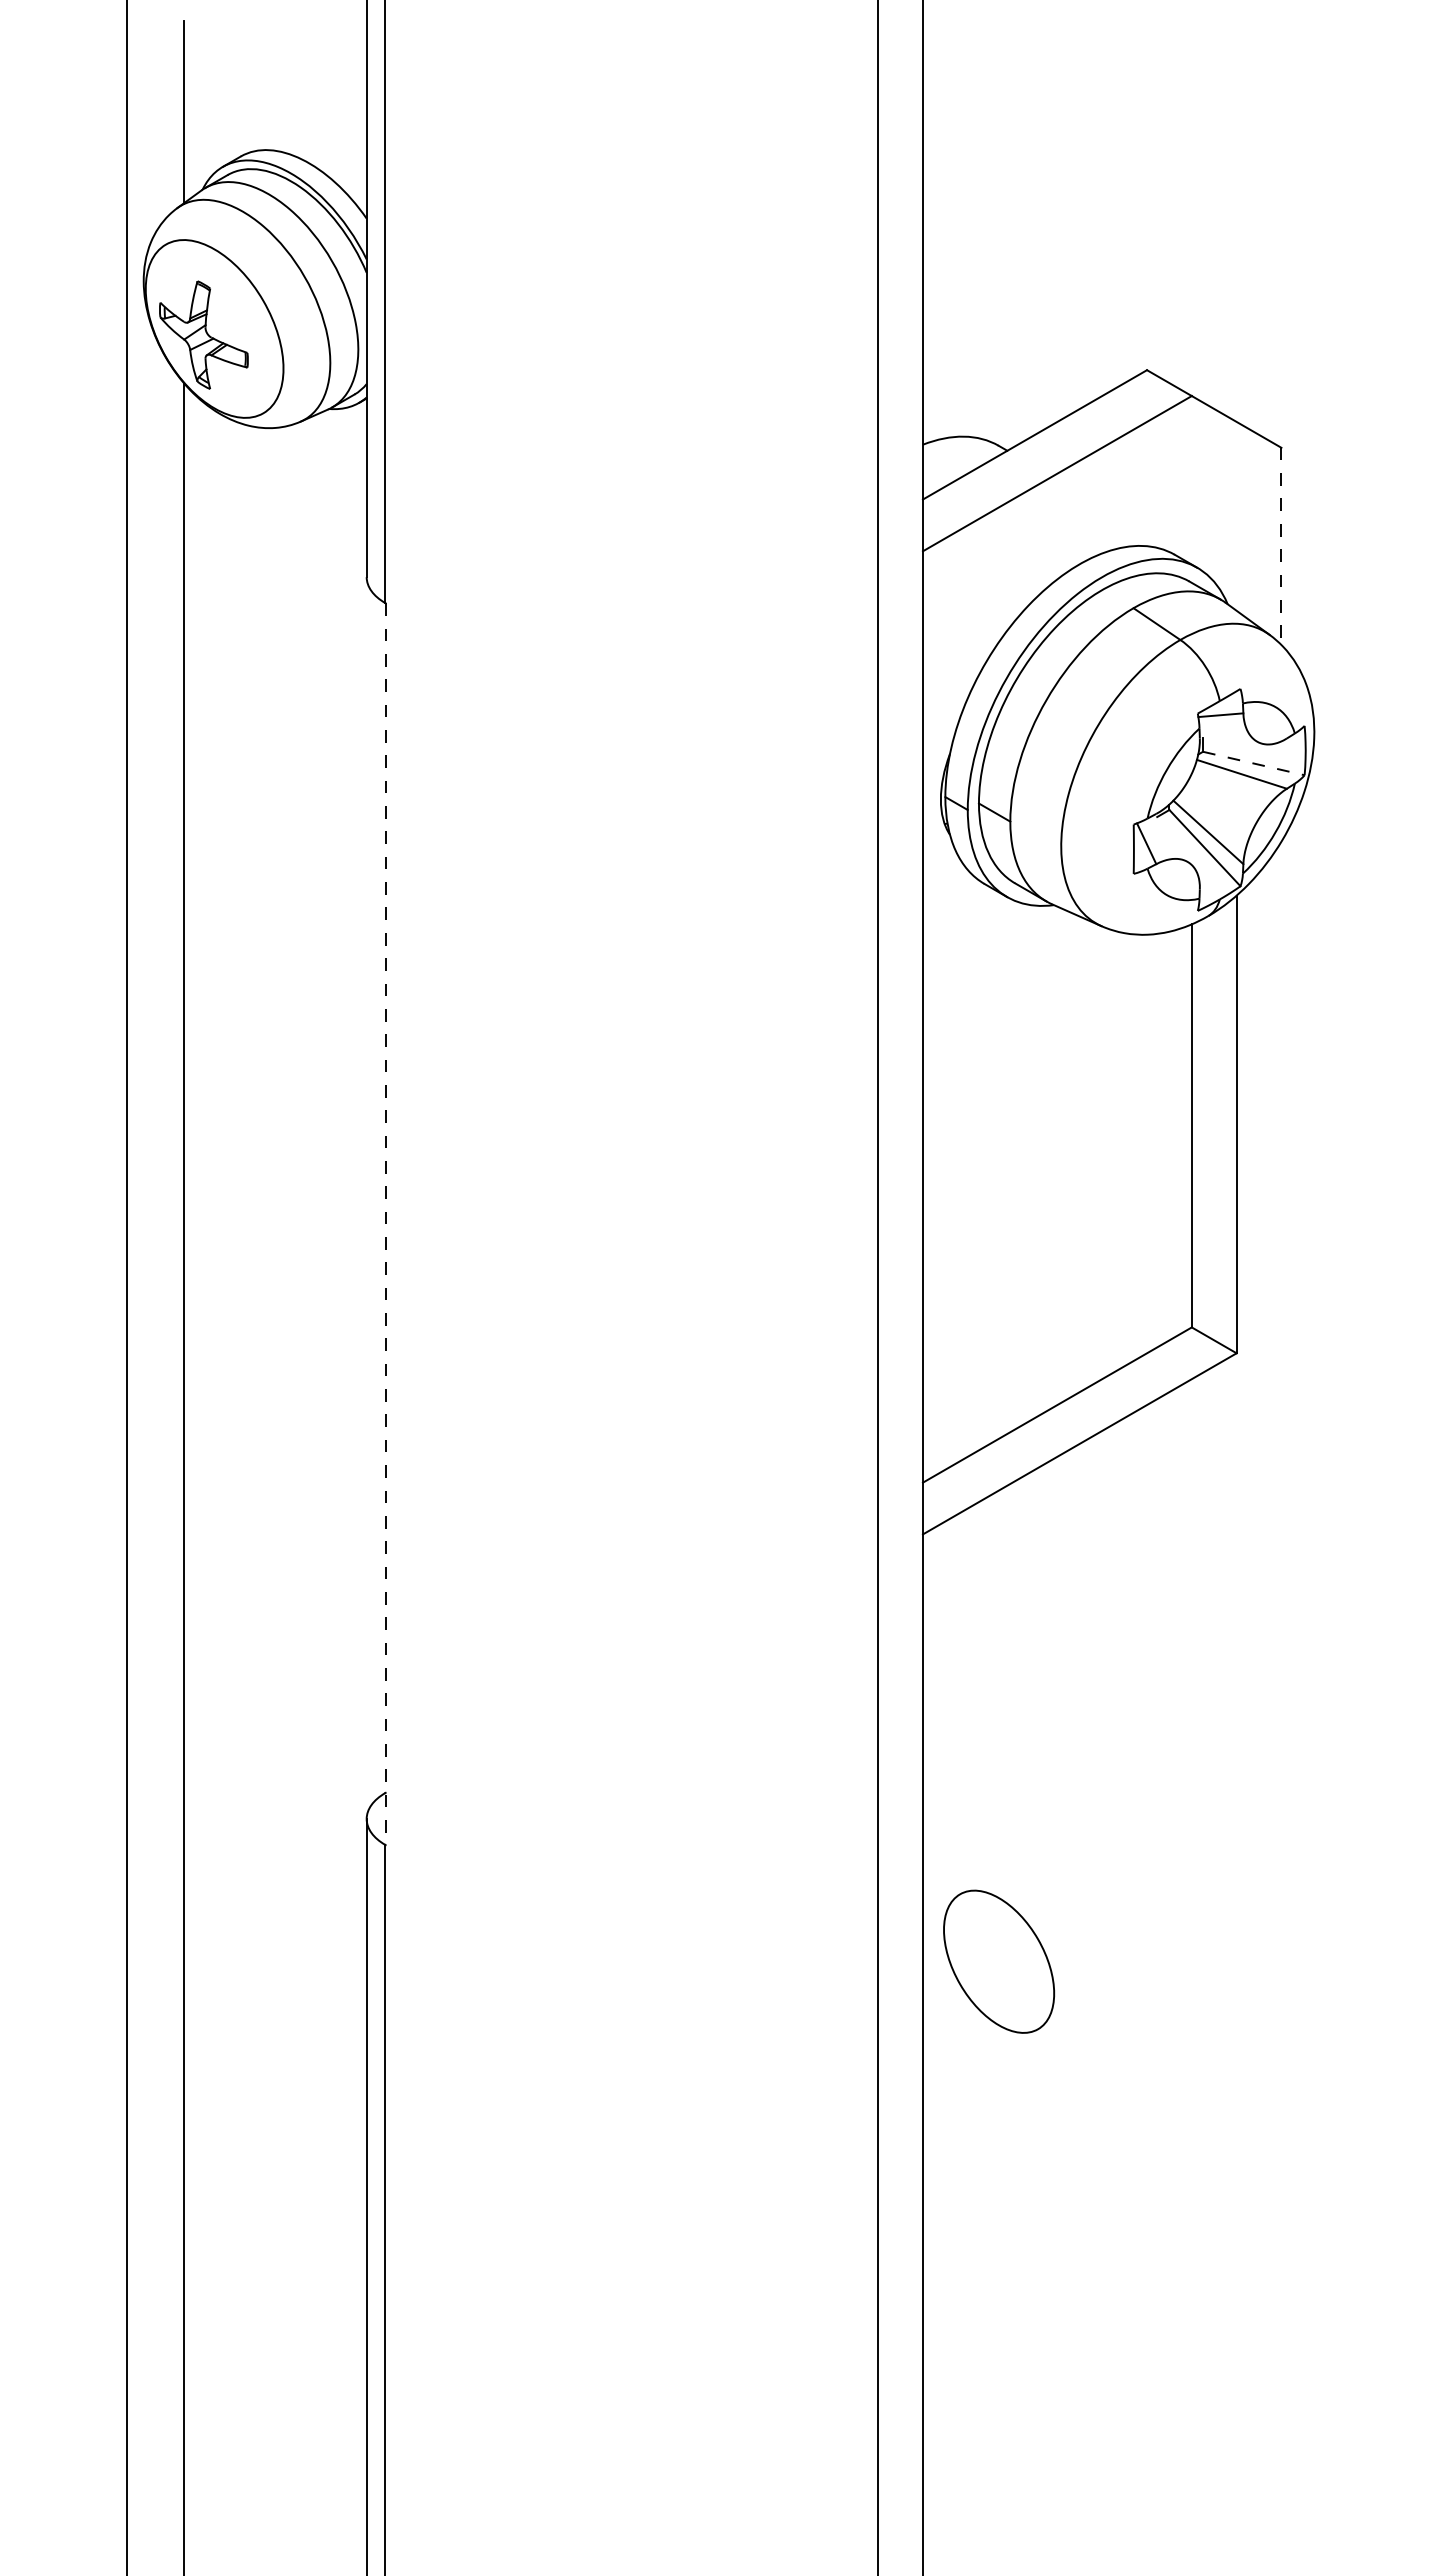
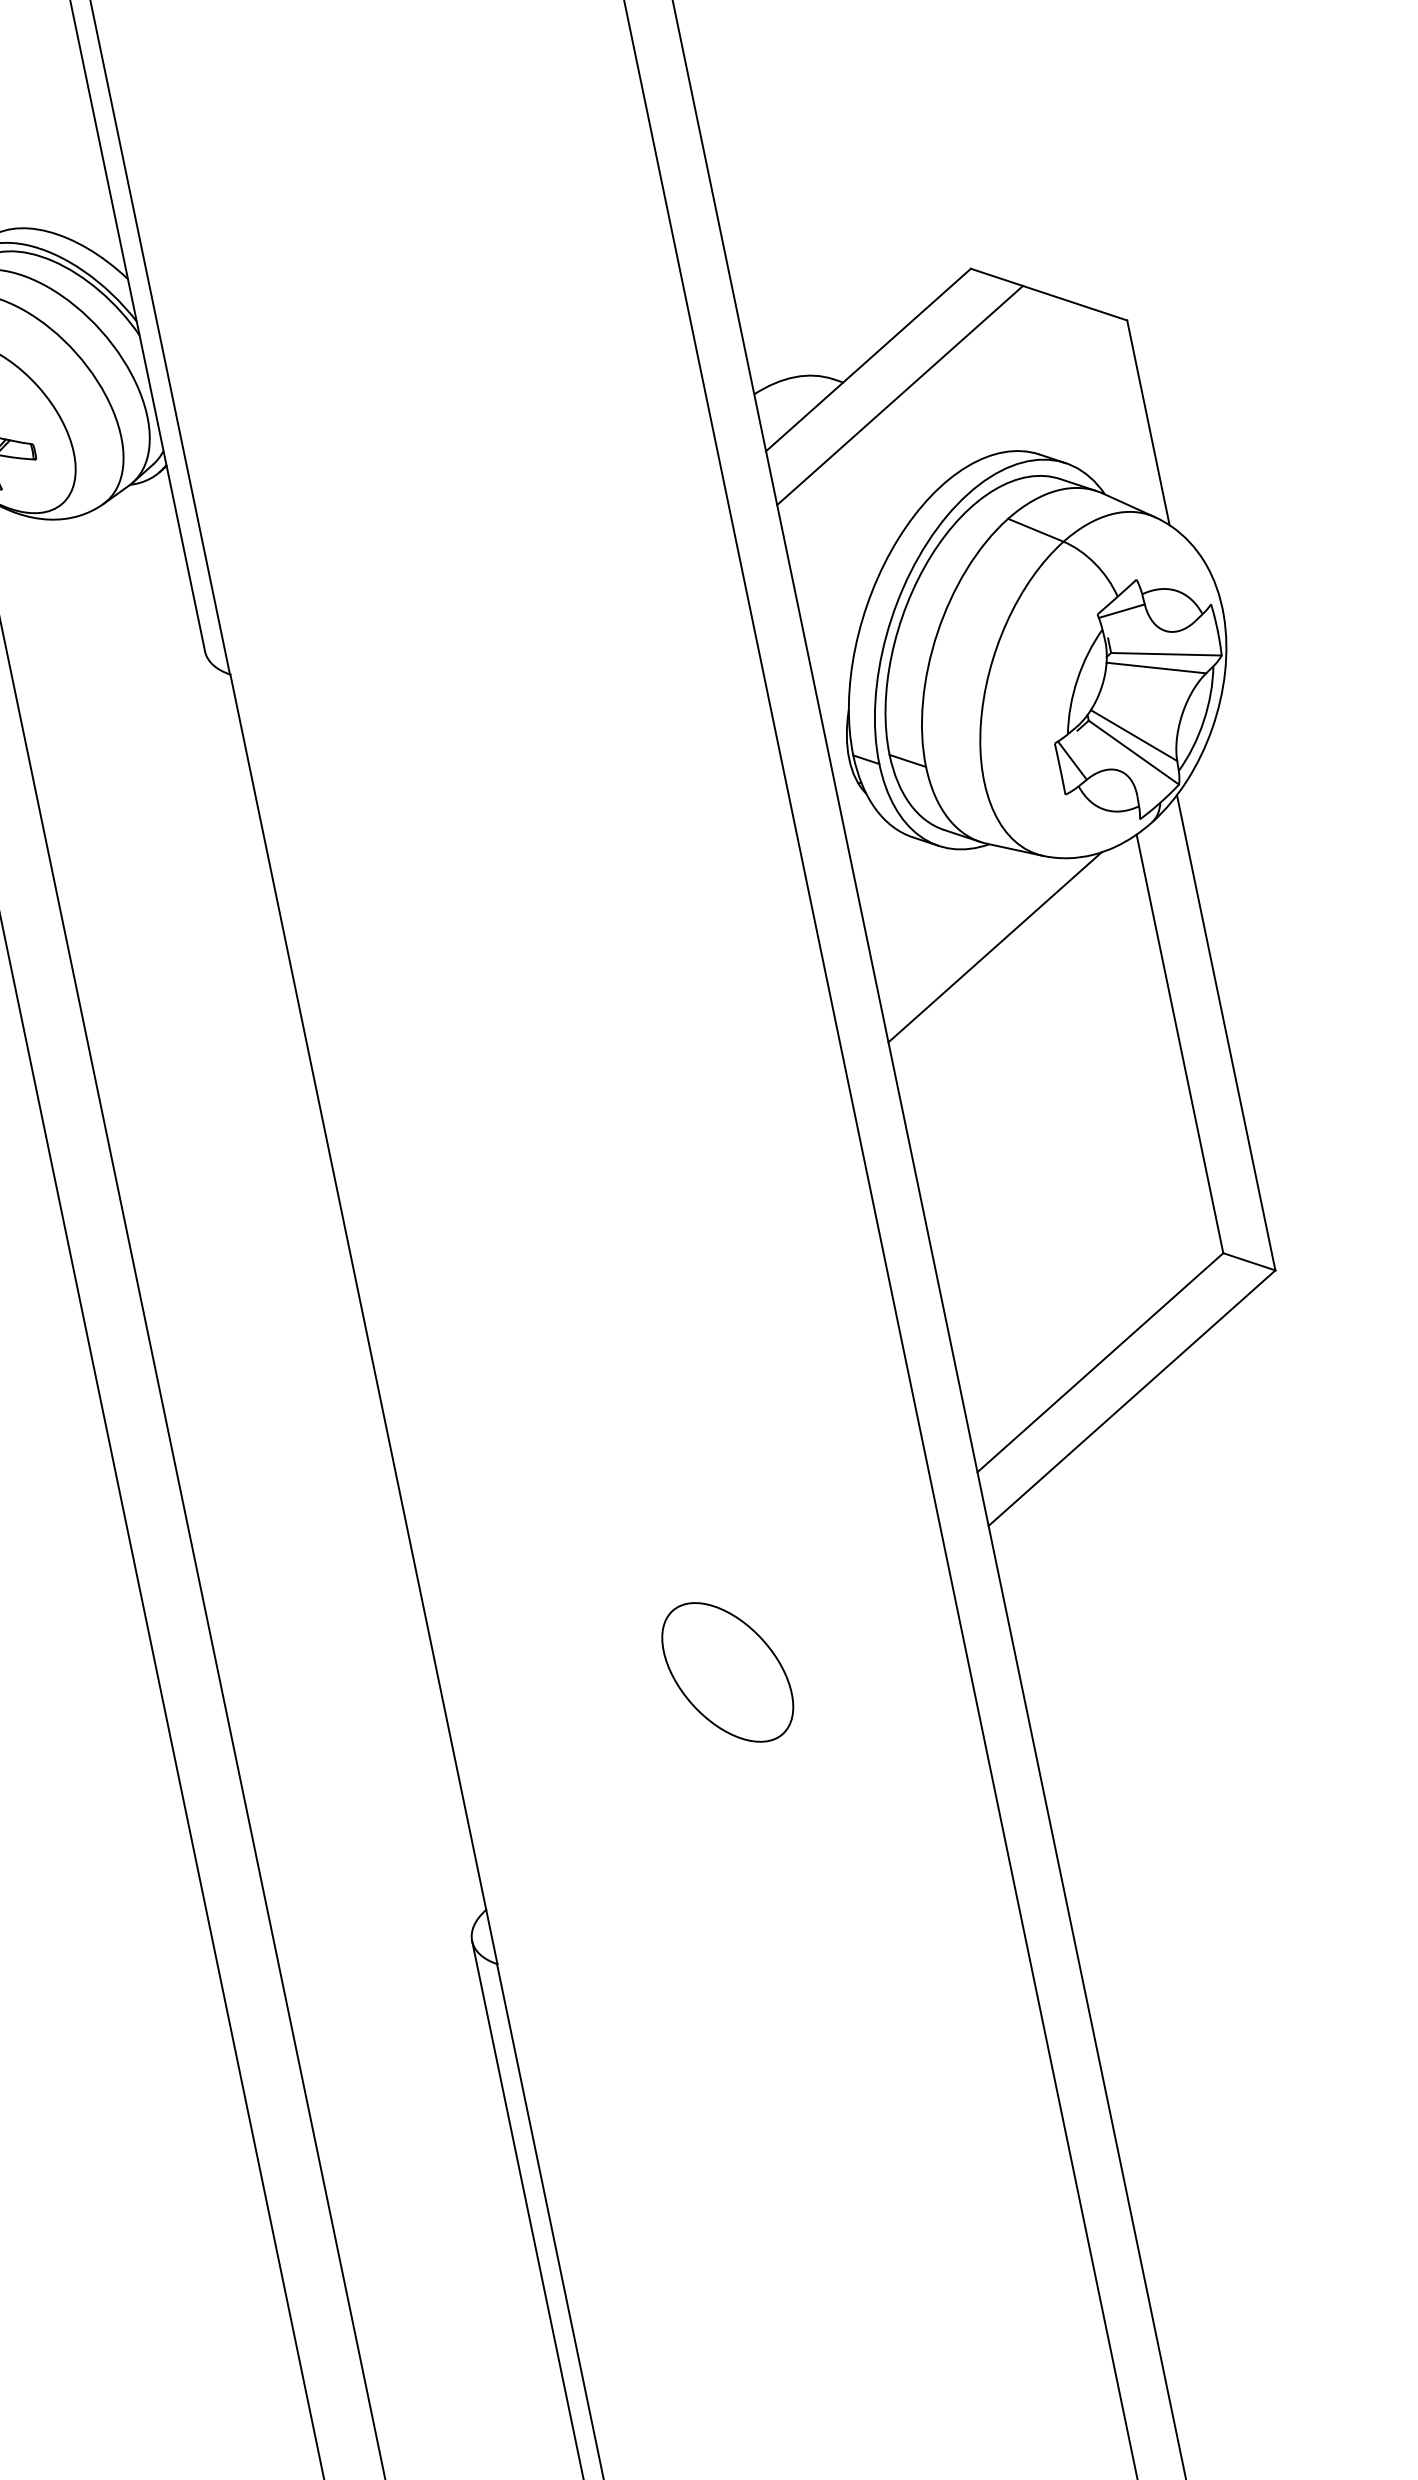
line: (1281, 546) -> (1148, 422), dashed -> solid
line: (1254, 763) -> (1167, 654), dashed -> solid
line: (1039, 1001) -> (995, 947), added
line: (385, 1224) -> (363, 1319), dashed -> solid
part: (999, 1961) -> (728, 1672), moved

